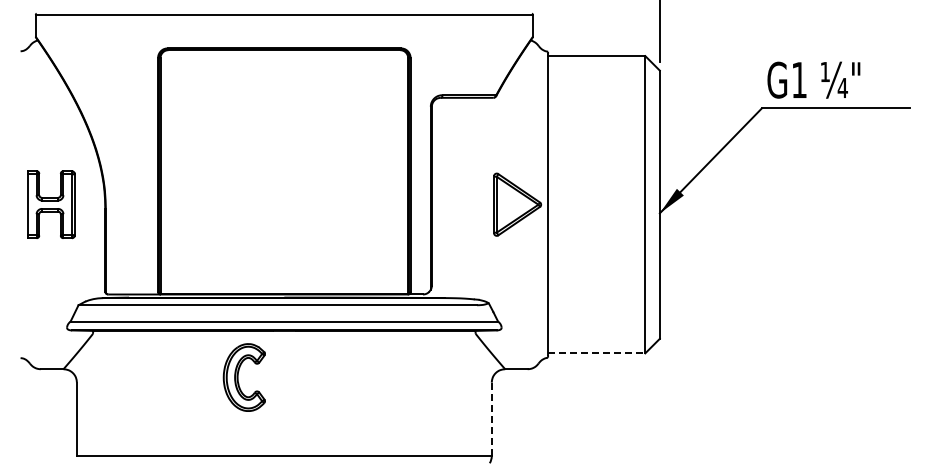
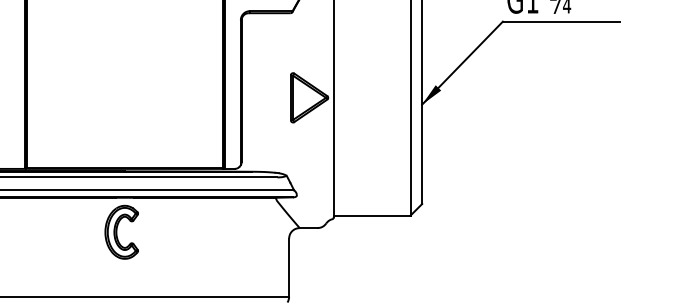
line: (596, 353) -> (372, 215), dashed -> solid
part: (243, 377) -> (121, 232), moved
line: (491, 419) -> (288, 267), dashed -> solid

